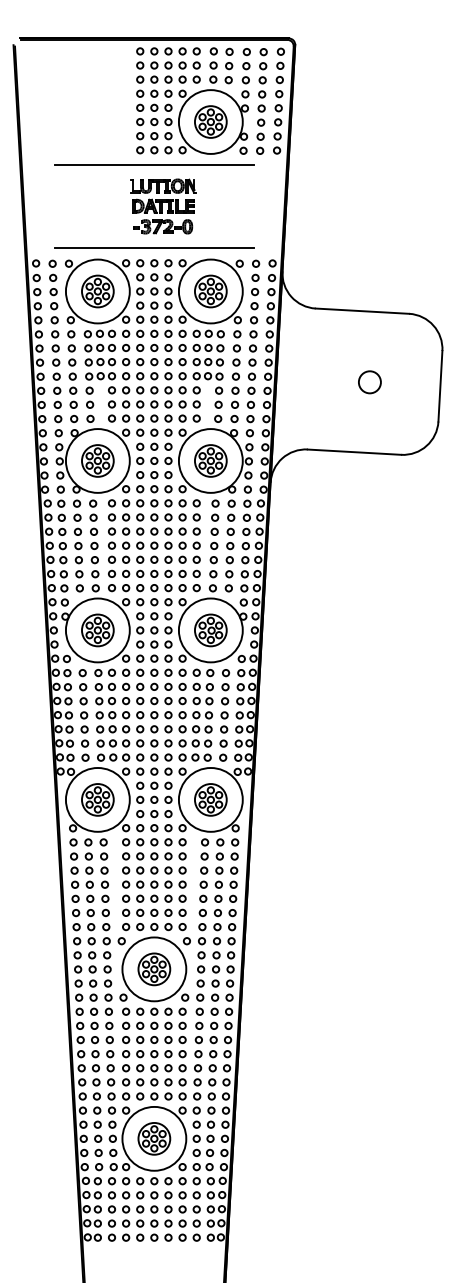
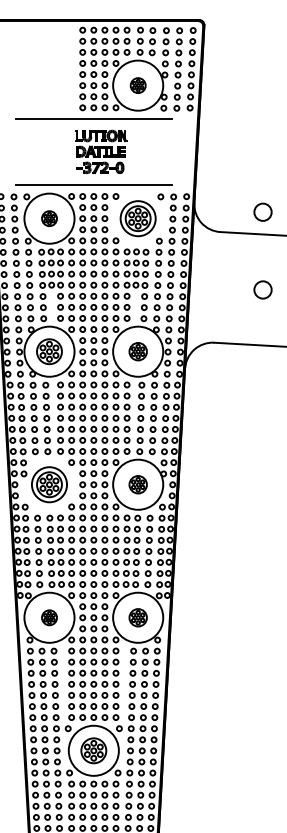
part: (210, 121) -> (137, 85), size x0.6
circle: (369, 283) -> (262, 212), added
part: (97, 291) -> (49, 218), size x0.6
circle: (210, 291) -> (137, 218), size x0.7
part: (210, 460) -> (137, 351), size x0.7
circle: (97, 630) -> (49, 484), size x0.7
part: (210, 630) -> (137, 484), size x0.7
part: (97, 799) -> (49, 617), size x0.6
part: (210, 799) -> (137, 617), size x0.7

